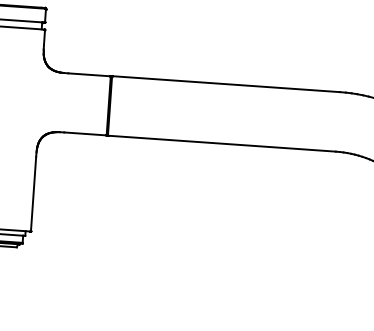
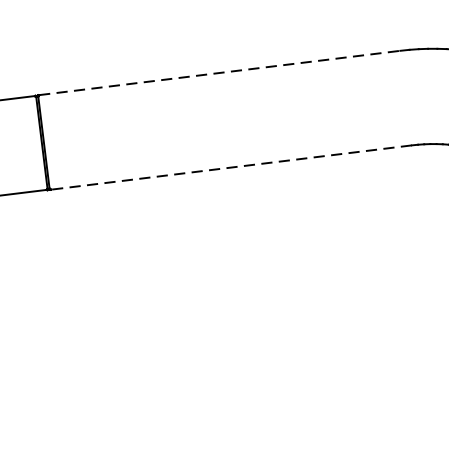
line: (226, 84) -> (219, 73), solid -> dashed
line: (222, 143) -> (231, 167), solid -> dashed

